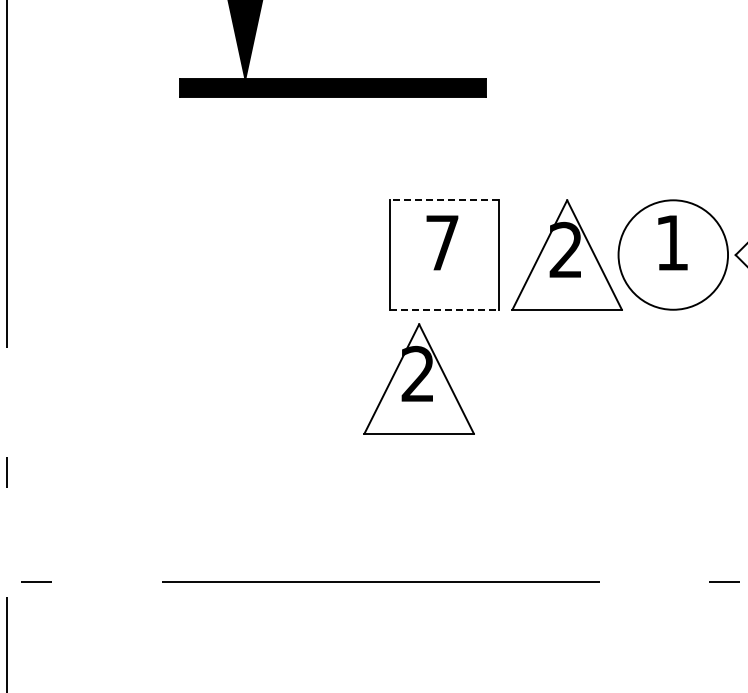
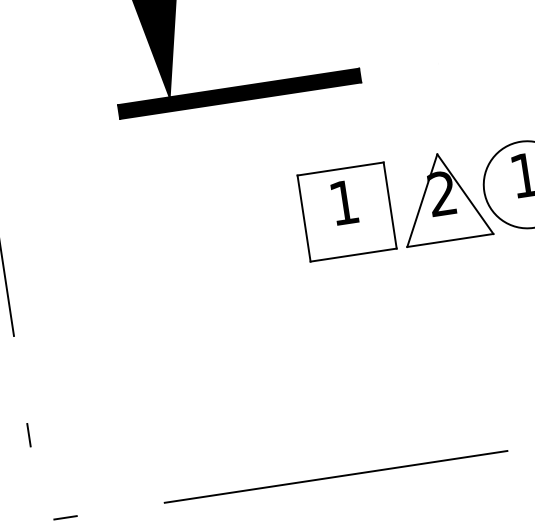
line: (444, 200) -> (340, 169), dashed -> solid
text: (442, 242) -> (344, 202), 7 -> 1
line: (444, 309) -> (353, 254), dashed -> solid
part: (418, 378) -> (341, 312), removed

